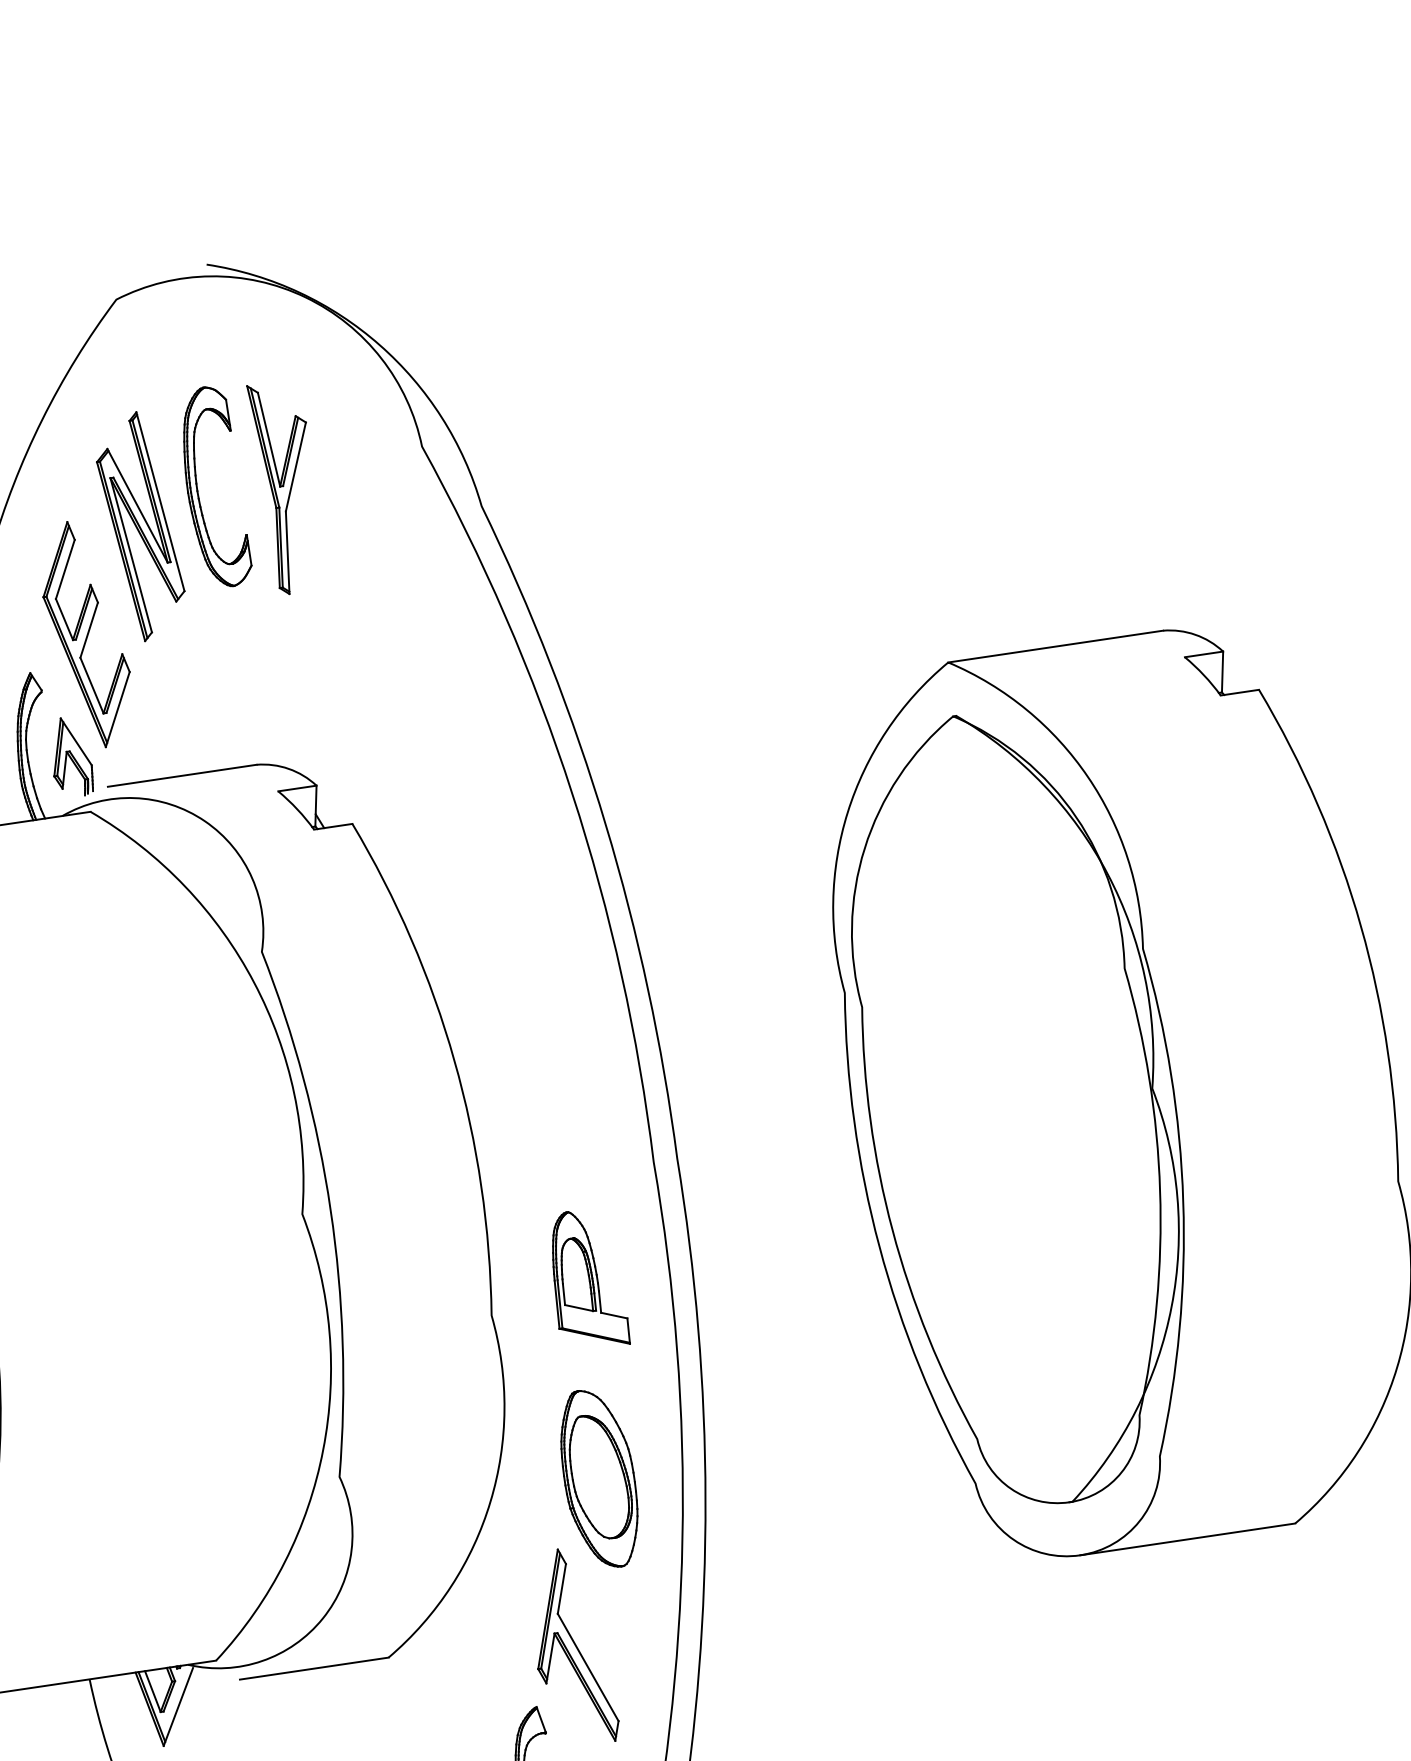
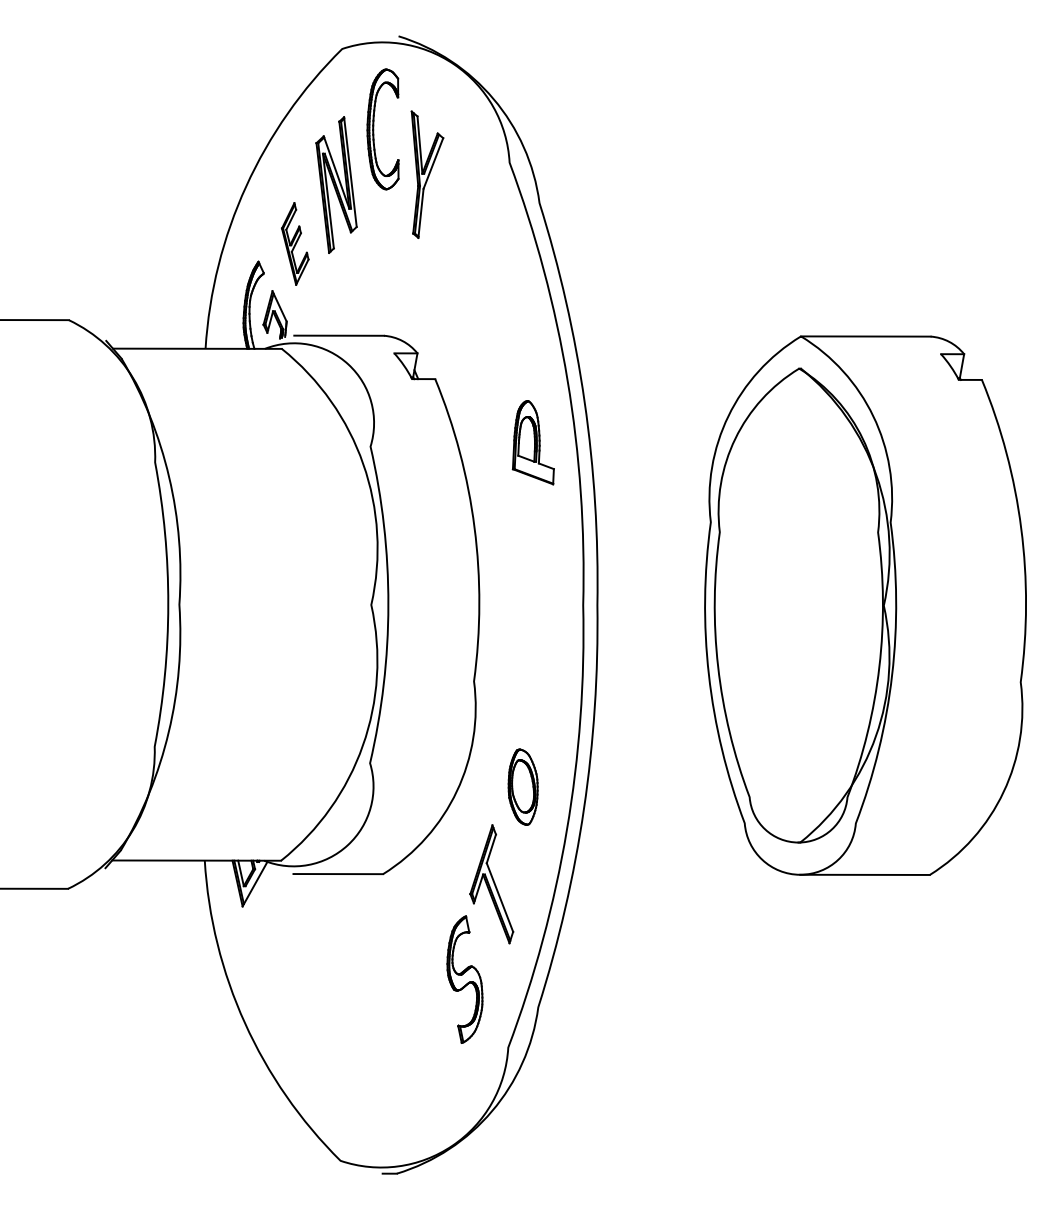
part: (199, 489) -> (374, 129), moved
part: (87, 633) -> (295, 243), size x0.6
part: (585, 1279) -> (532, 442), moved
part: (597, 1477) -> (522, 786), size x0.7

